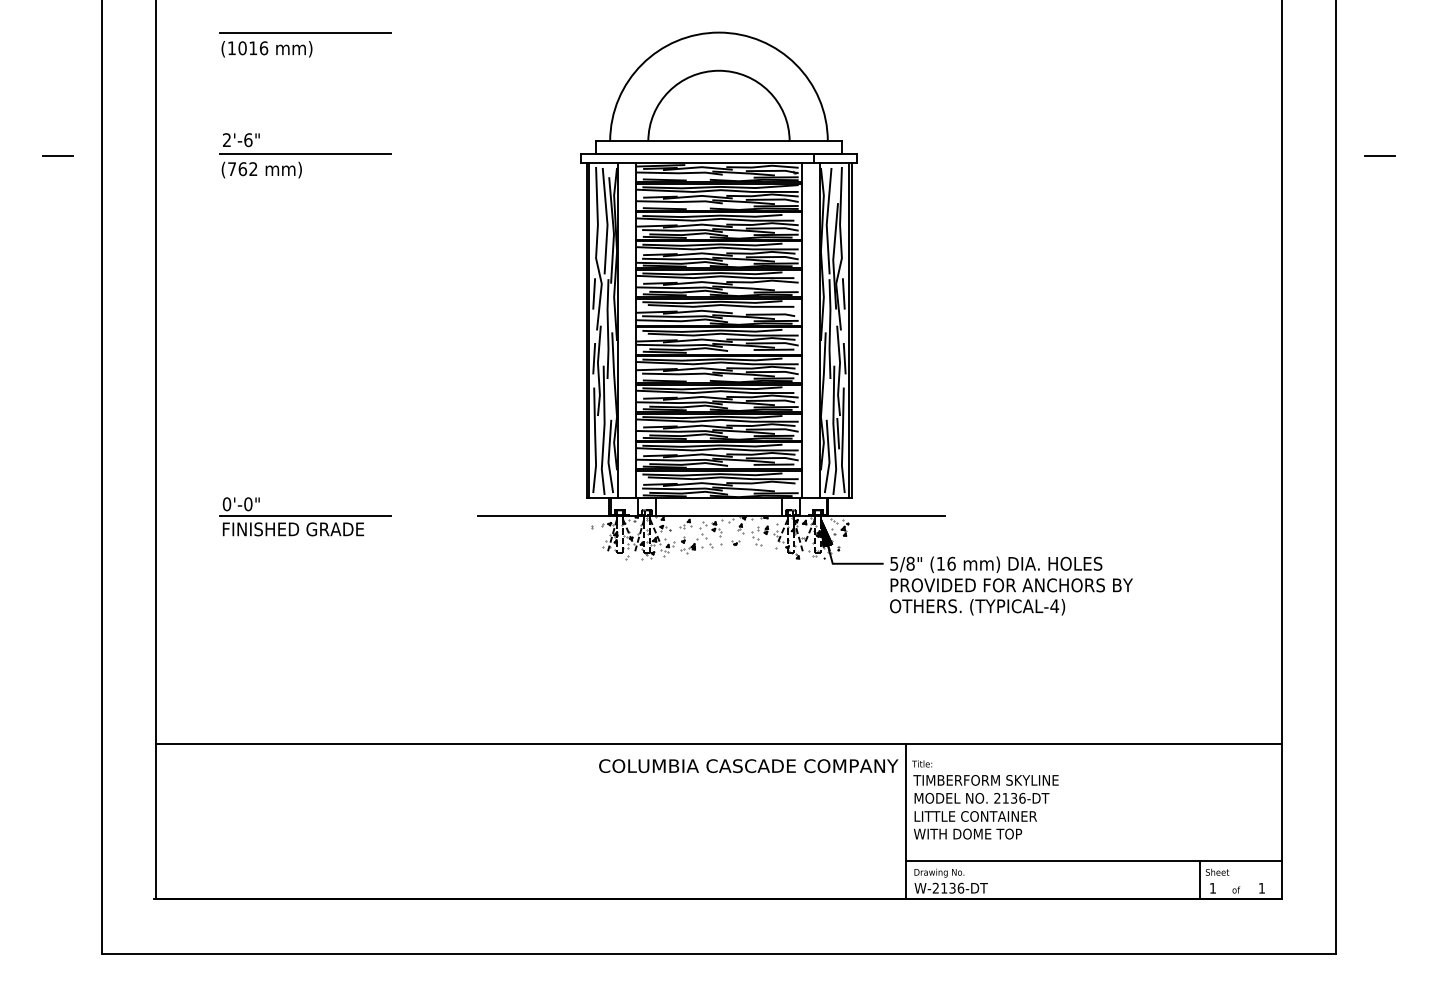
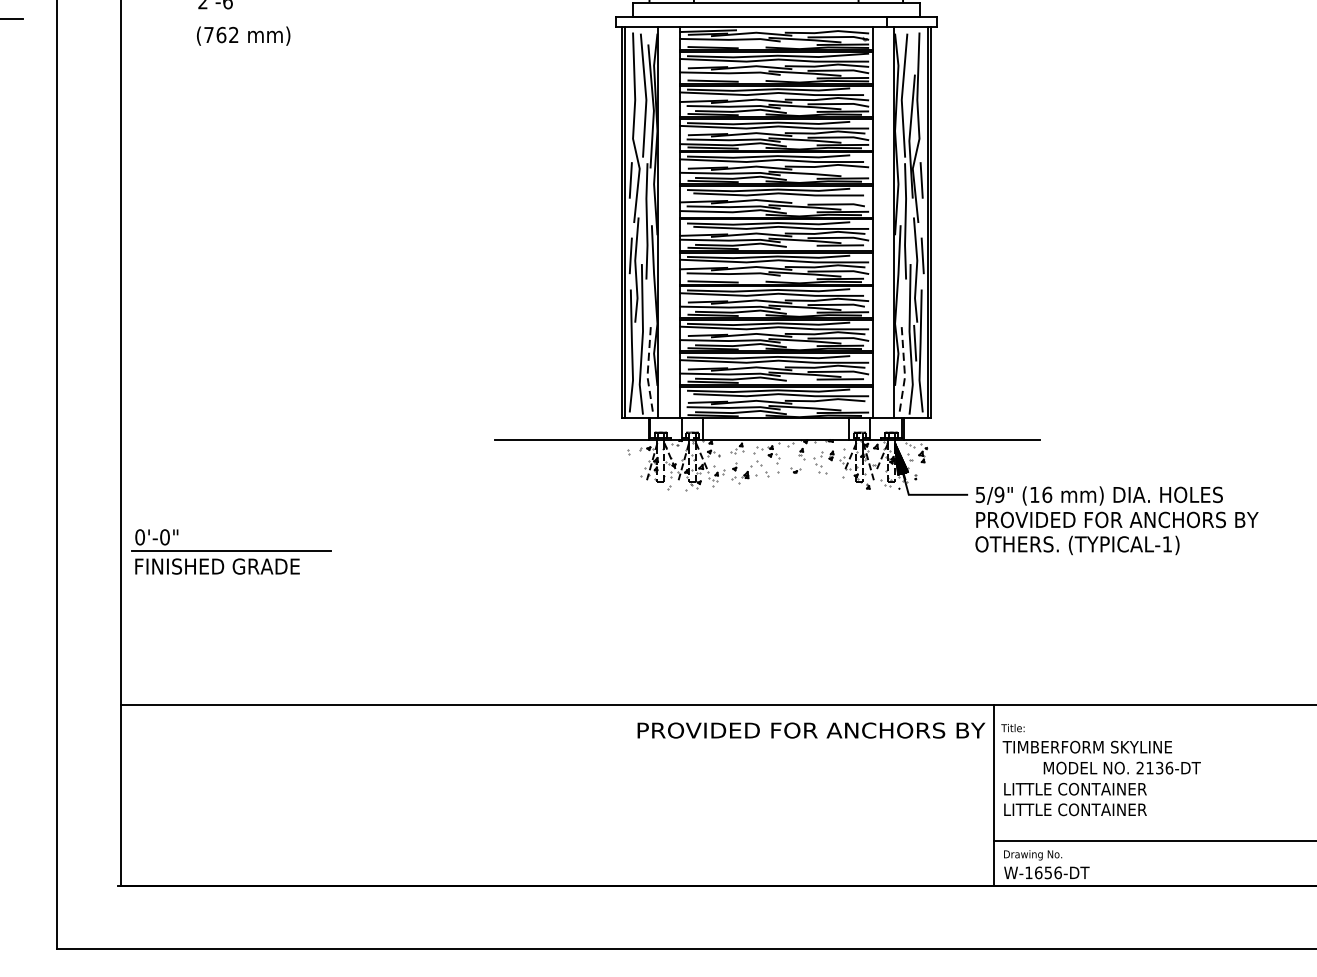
line: (305, 153) -> (294, 16), removed
line: (608, 457) -> (647, 370), solid -> dashed
line: (829, 457) -> (905, 370), solid -> dashed
part: (305, 516) -> (231, 551), moved
text: (910, 563) -> (999, 494), 5/8" -> 5/9"
text: (1054, 606) -> (1167, 544), (TYPICAL-4) -> (TYPICAL-1)
text: (747, 766) -> (809, 731), COLUMBIA CASCADE COMPANY -> PROVIDED FOR ANCHORS BY
text: (981, 797) -> (1121, 767), moved
text: (975, 833) -> (1075, 809), WITH DOME TOP -> LITTLE CONTAINER
text: (943, 887) -> (1037, 871), W-2136-DT -> W-1656-DT

